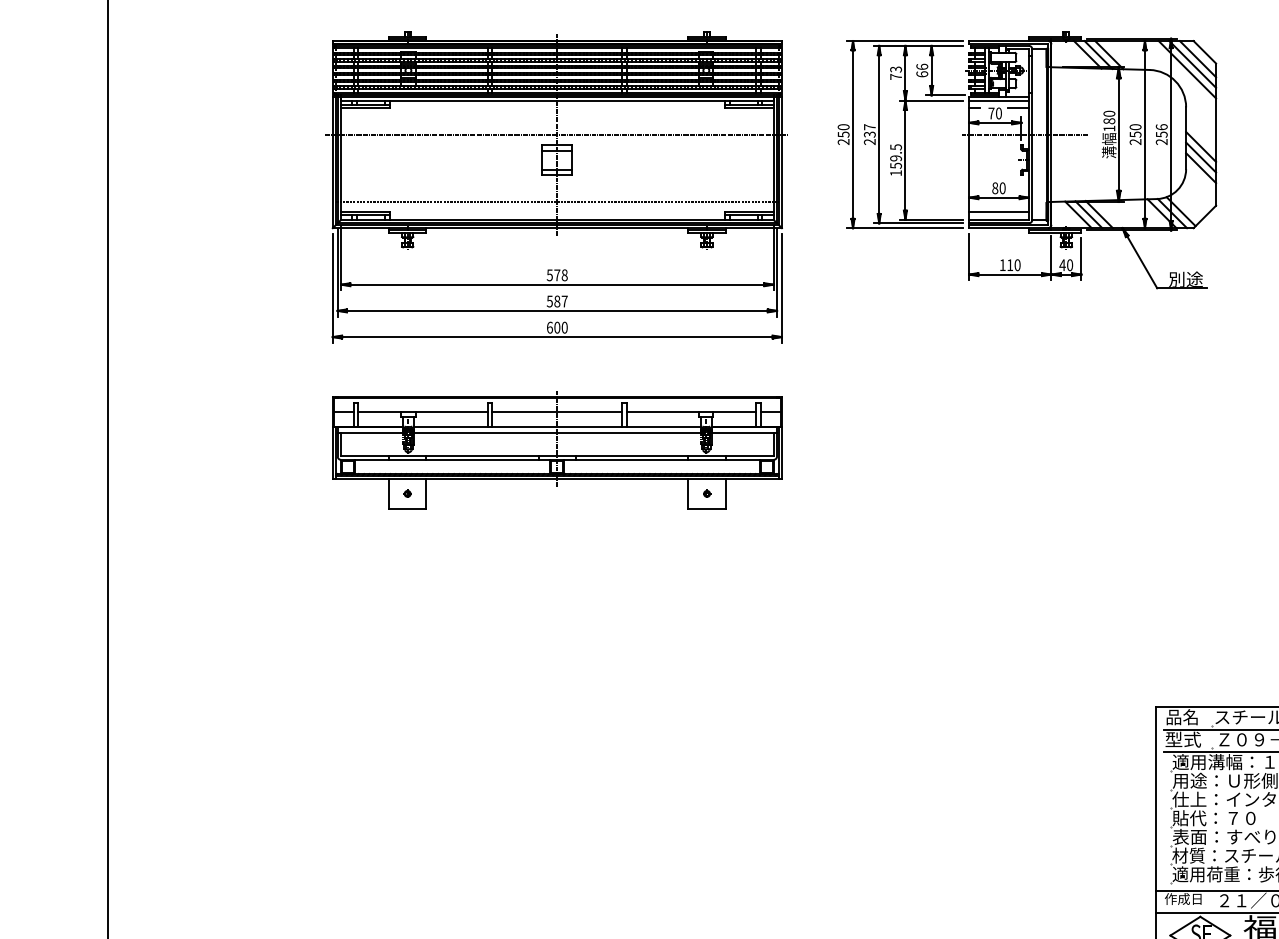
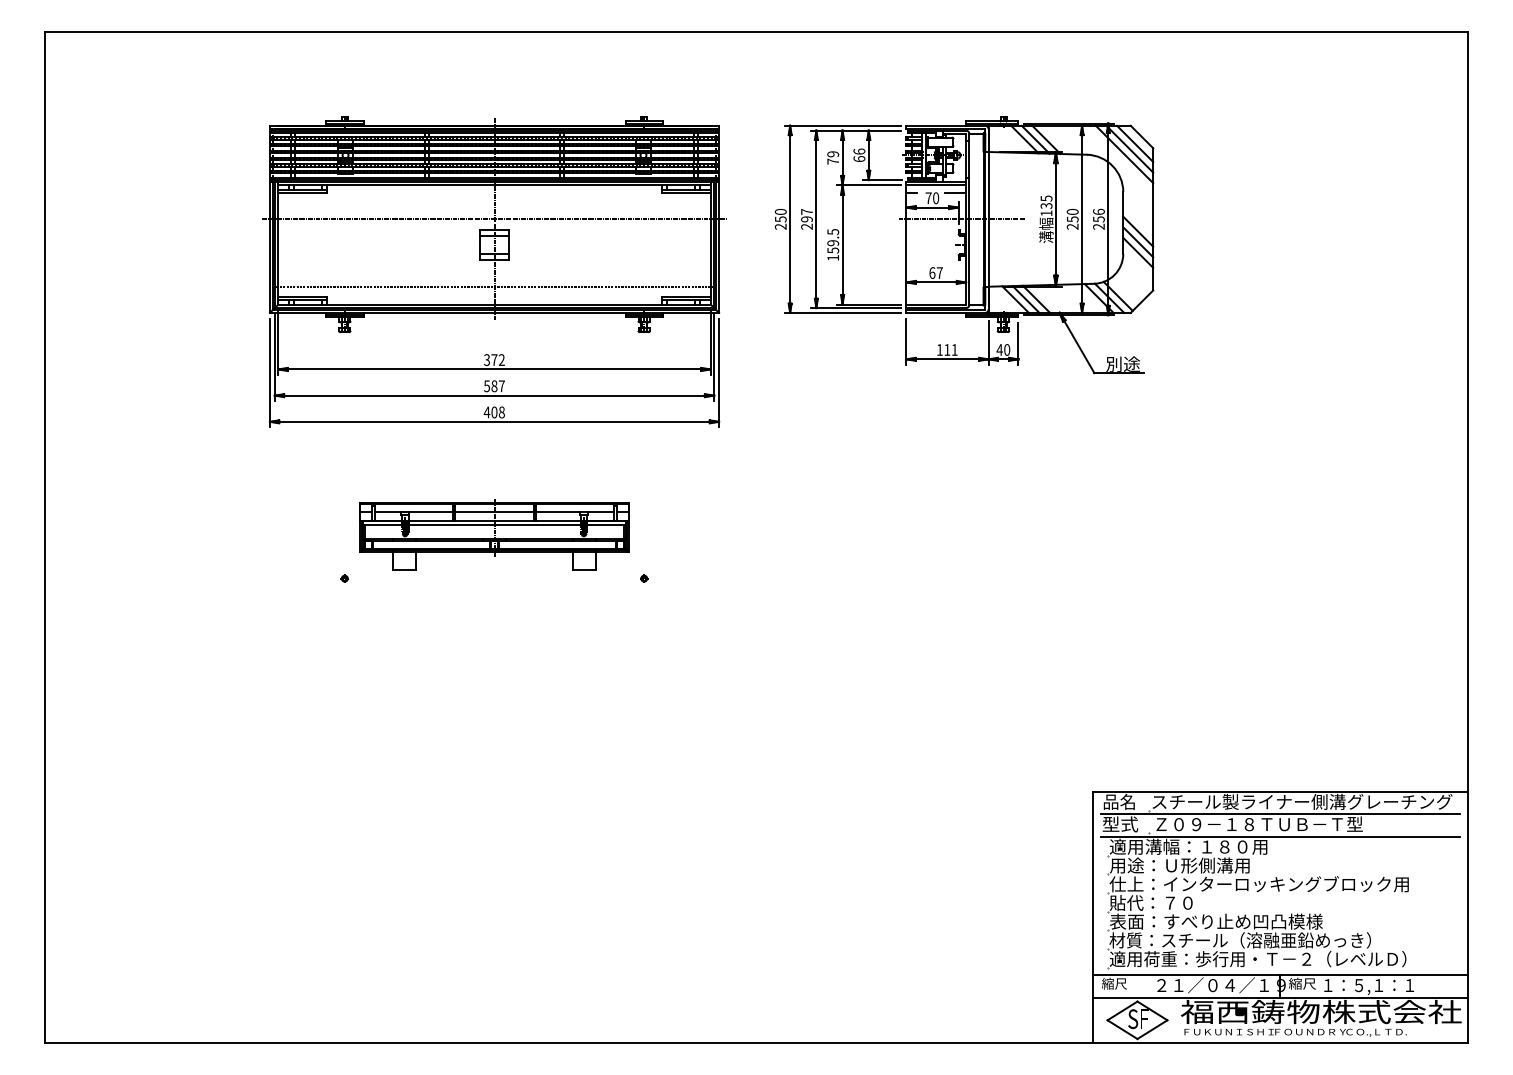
text: (896, 69) -> (833, 154), 73 -> 79
text: (1109, 116) -> (1046, 201), 180 -> 135
text: (869, 134) -> (806, 219), 237 -> 297
text: (998, 187) -> (935, 272), 80 -> 67
line: (999, 211) -> (936, 296), removed
text: (1017, 264) -> (954, 349), 110 -> 111
text: (557, 274) -> (494, 359), 578 -> 372
text: (556, 327) -> (493, 412), 600 -> 408
part: (557, 449) -> (494, 534), size x0.6
text: (1183, 898) -> (1120, 983), 作成日 -> 縮尺

